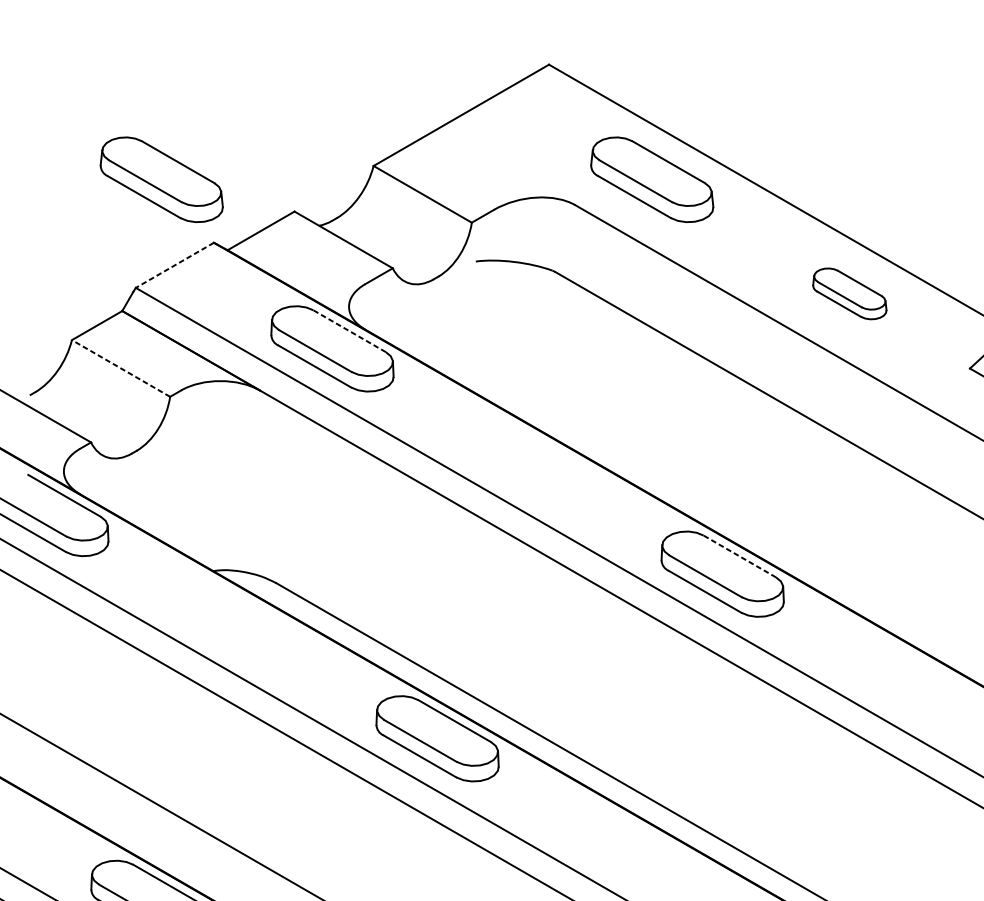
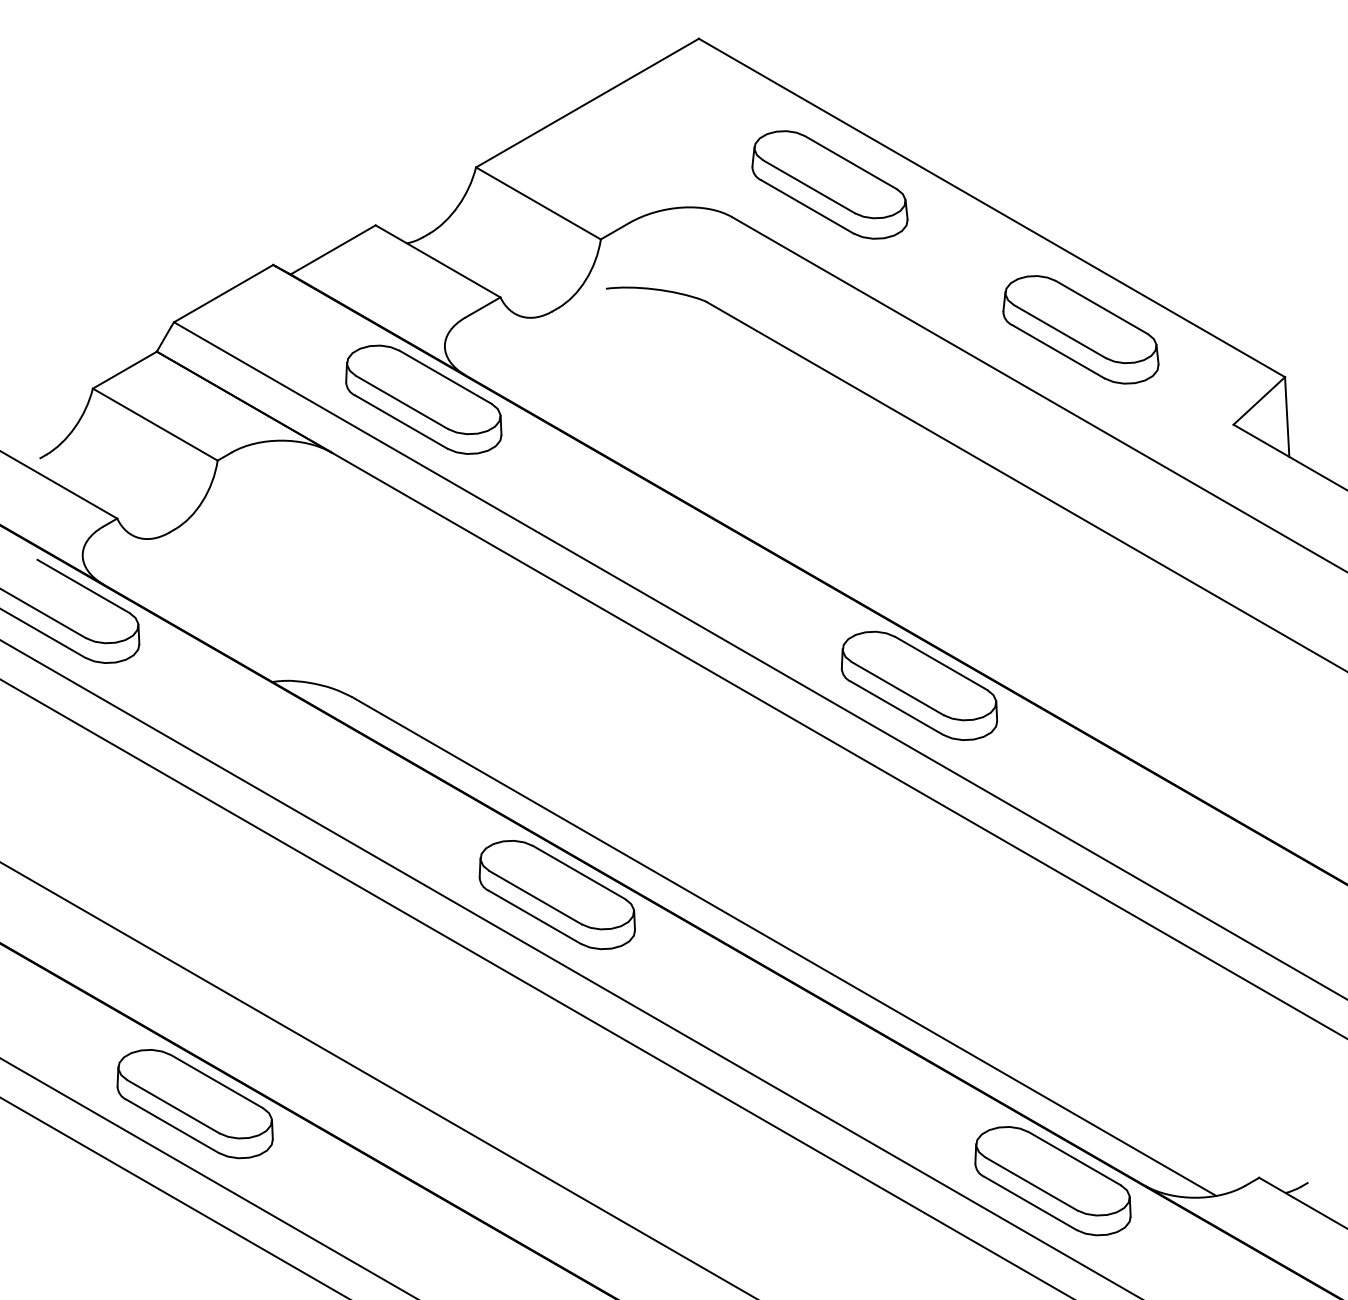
part: (161, 179) -> (206, 184), removed
line: (174, 265) -> (223, 293), dashed -> solid
part: (849, 293) -> (1080, 329), size x1.67
line: (349, 331) -> (445, 377), dashed -> solid
line: (120, 368) -> (154, 424), dashed -> solid
line: (739, 556) -> (940, 663), dashed -> solid

